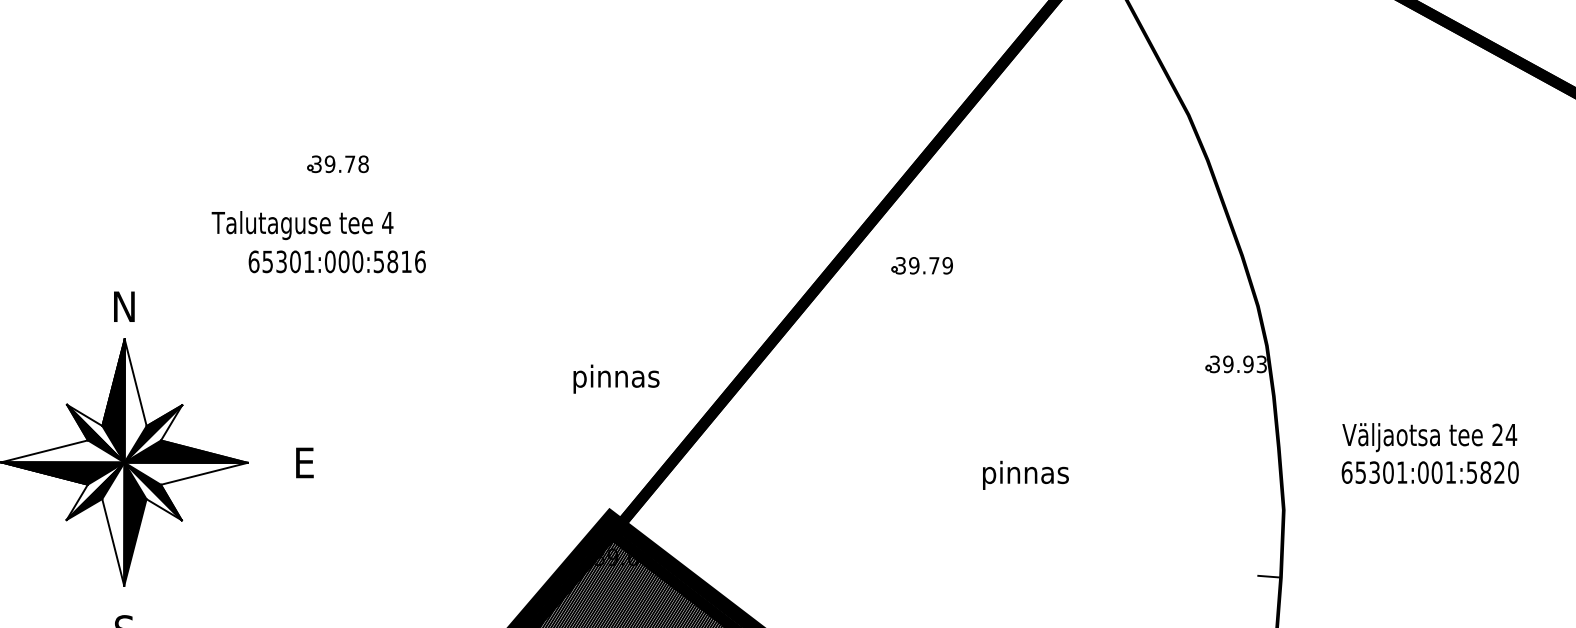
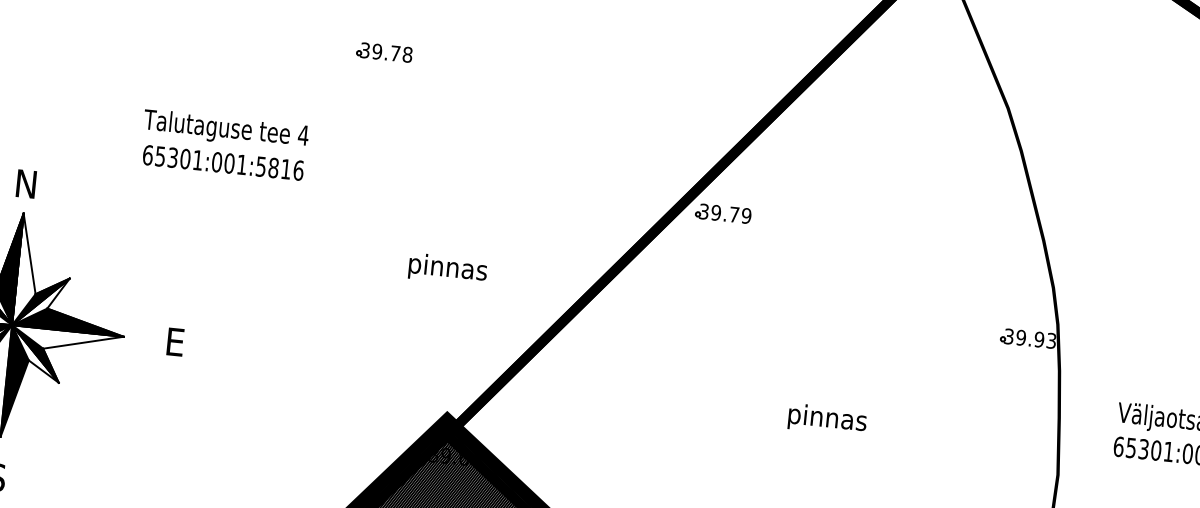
part: (337, 164) -> (383, 52), moved
text: (302, 225) -> (226, 129), moved
text: (357, 261) -> (241, 164), 65301:000:5816 -> 65301:001:5816
part: (921, 265) -> (722, 213), moved
text: (616, 378) -> (448, 268), moved

